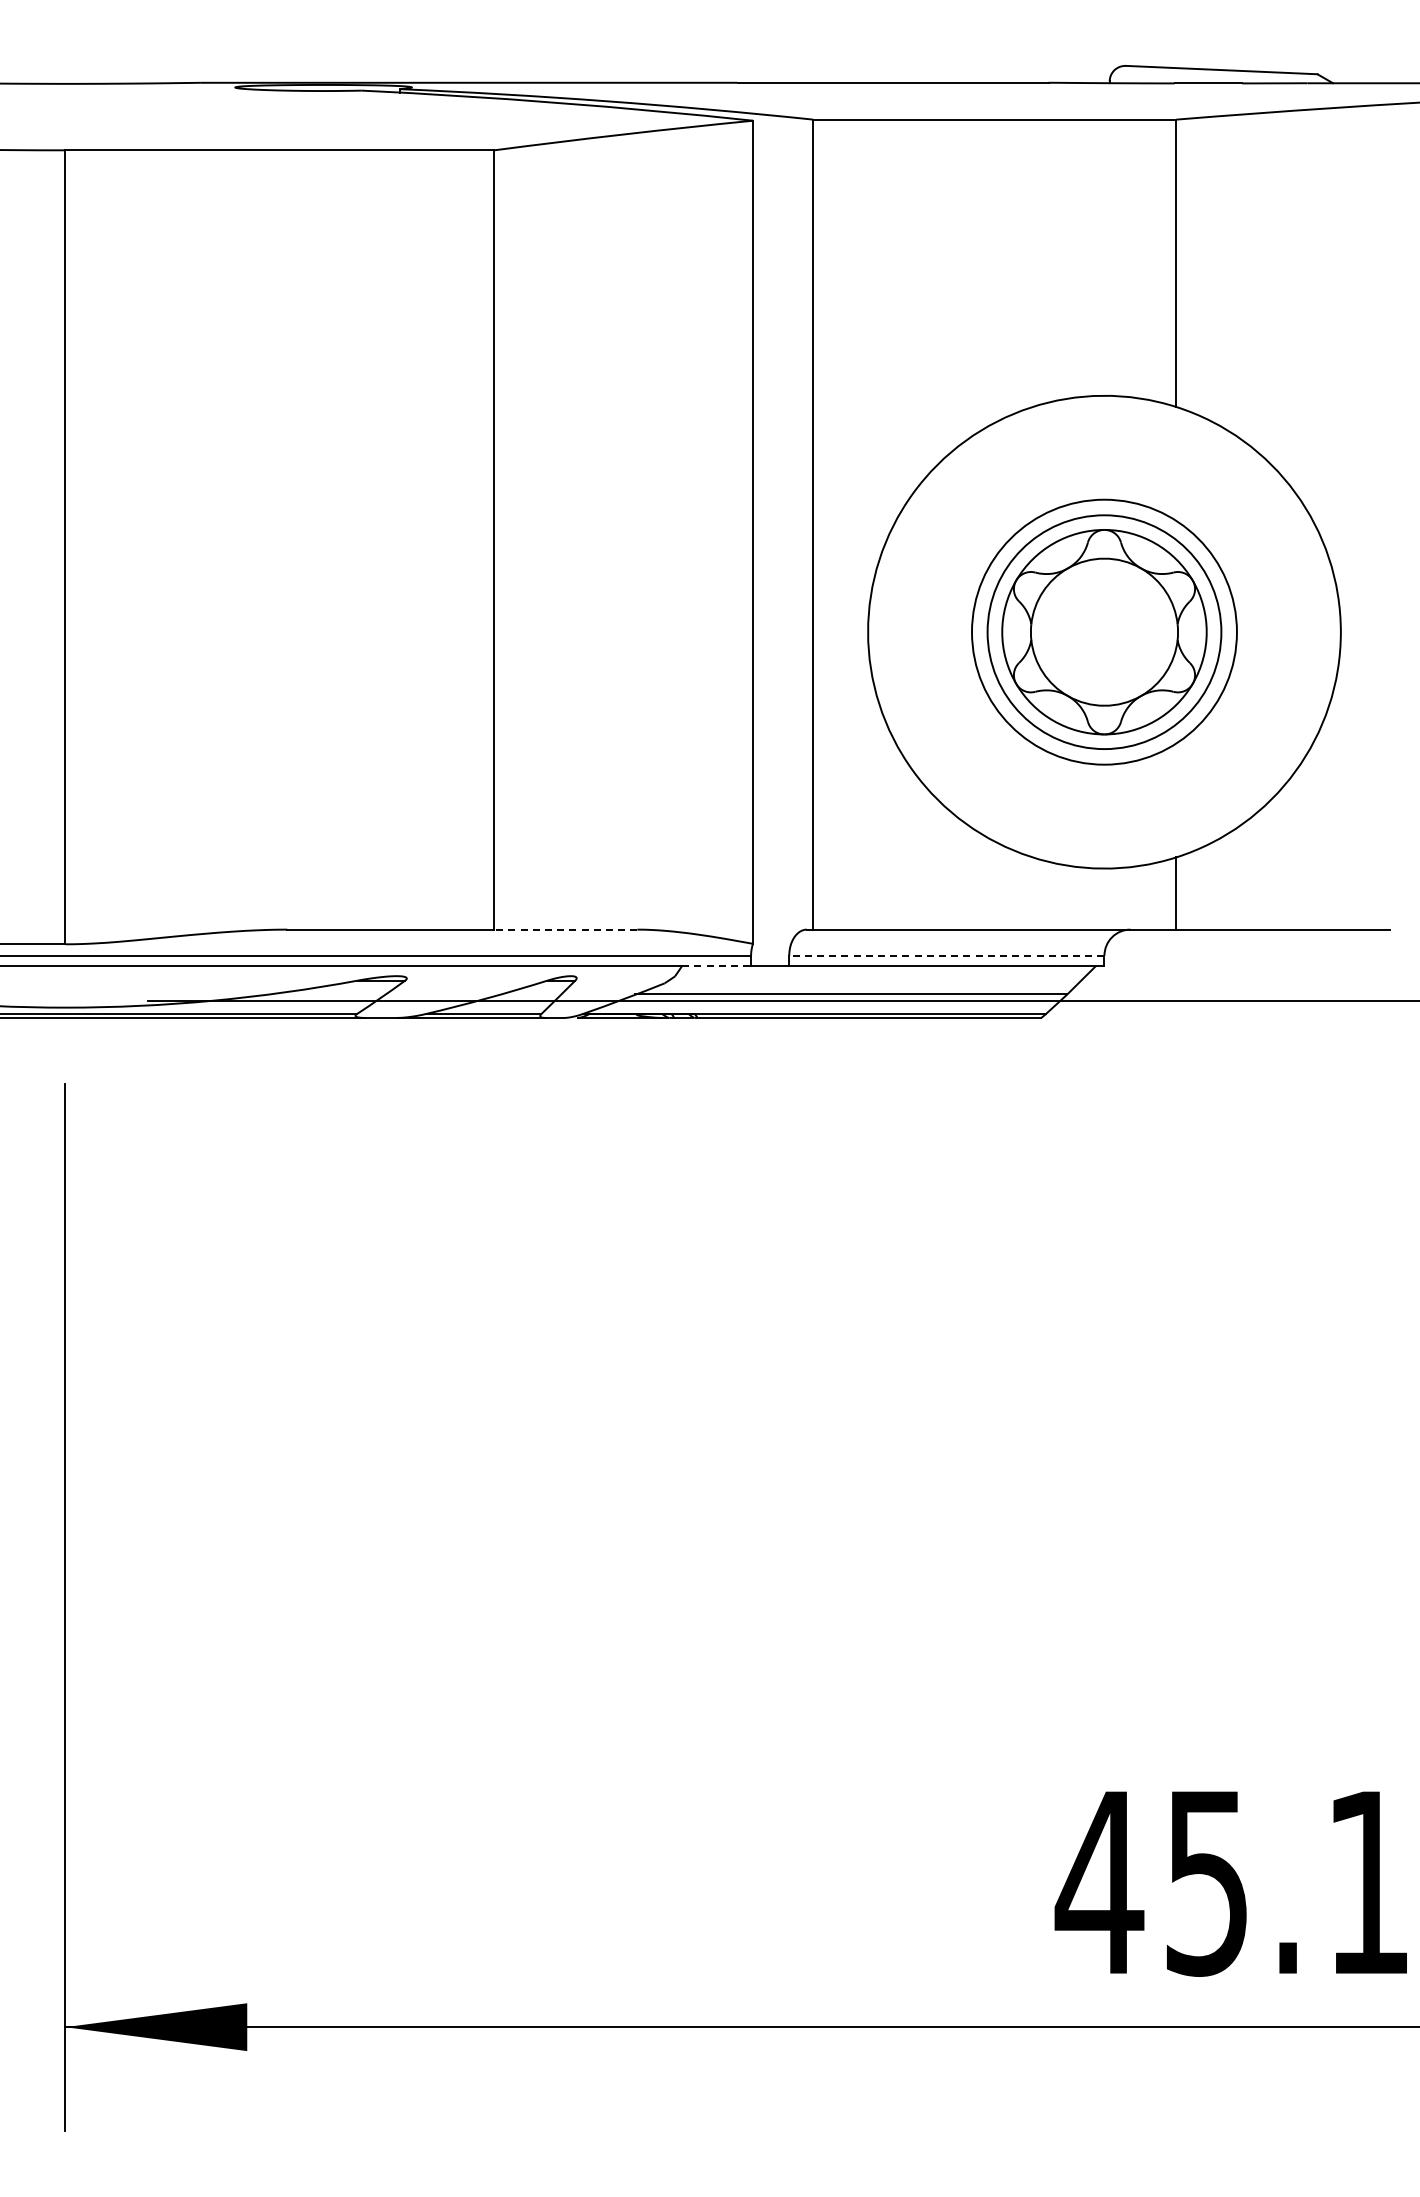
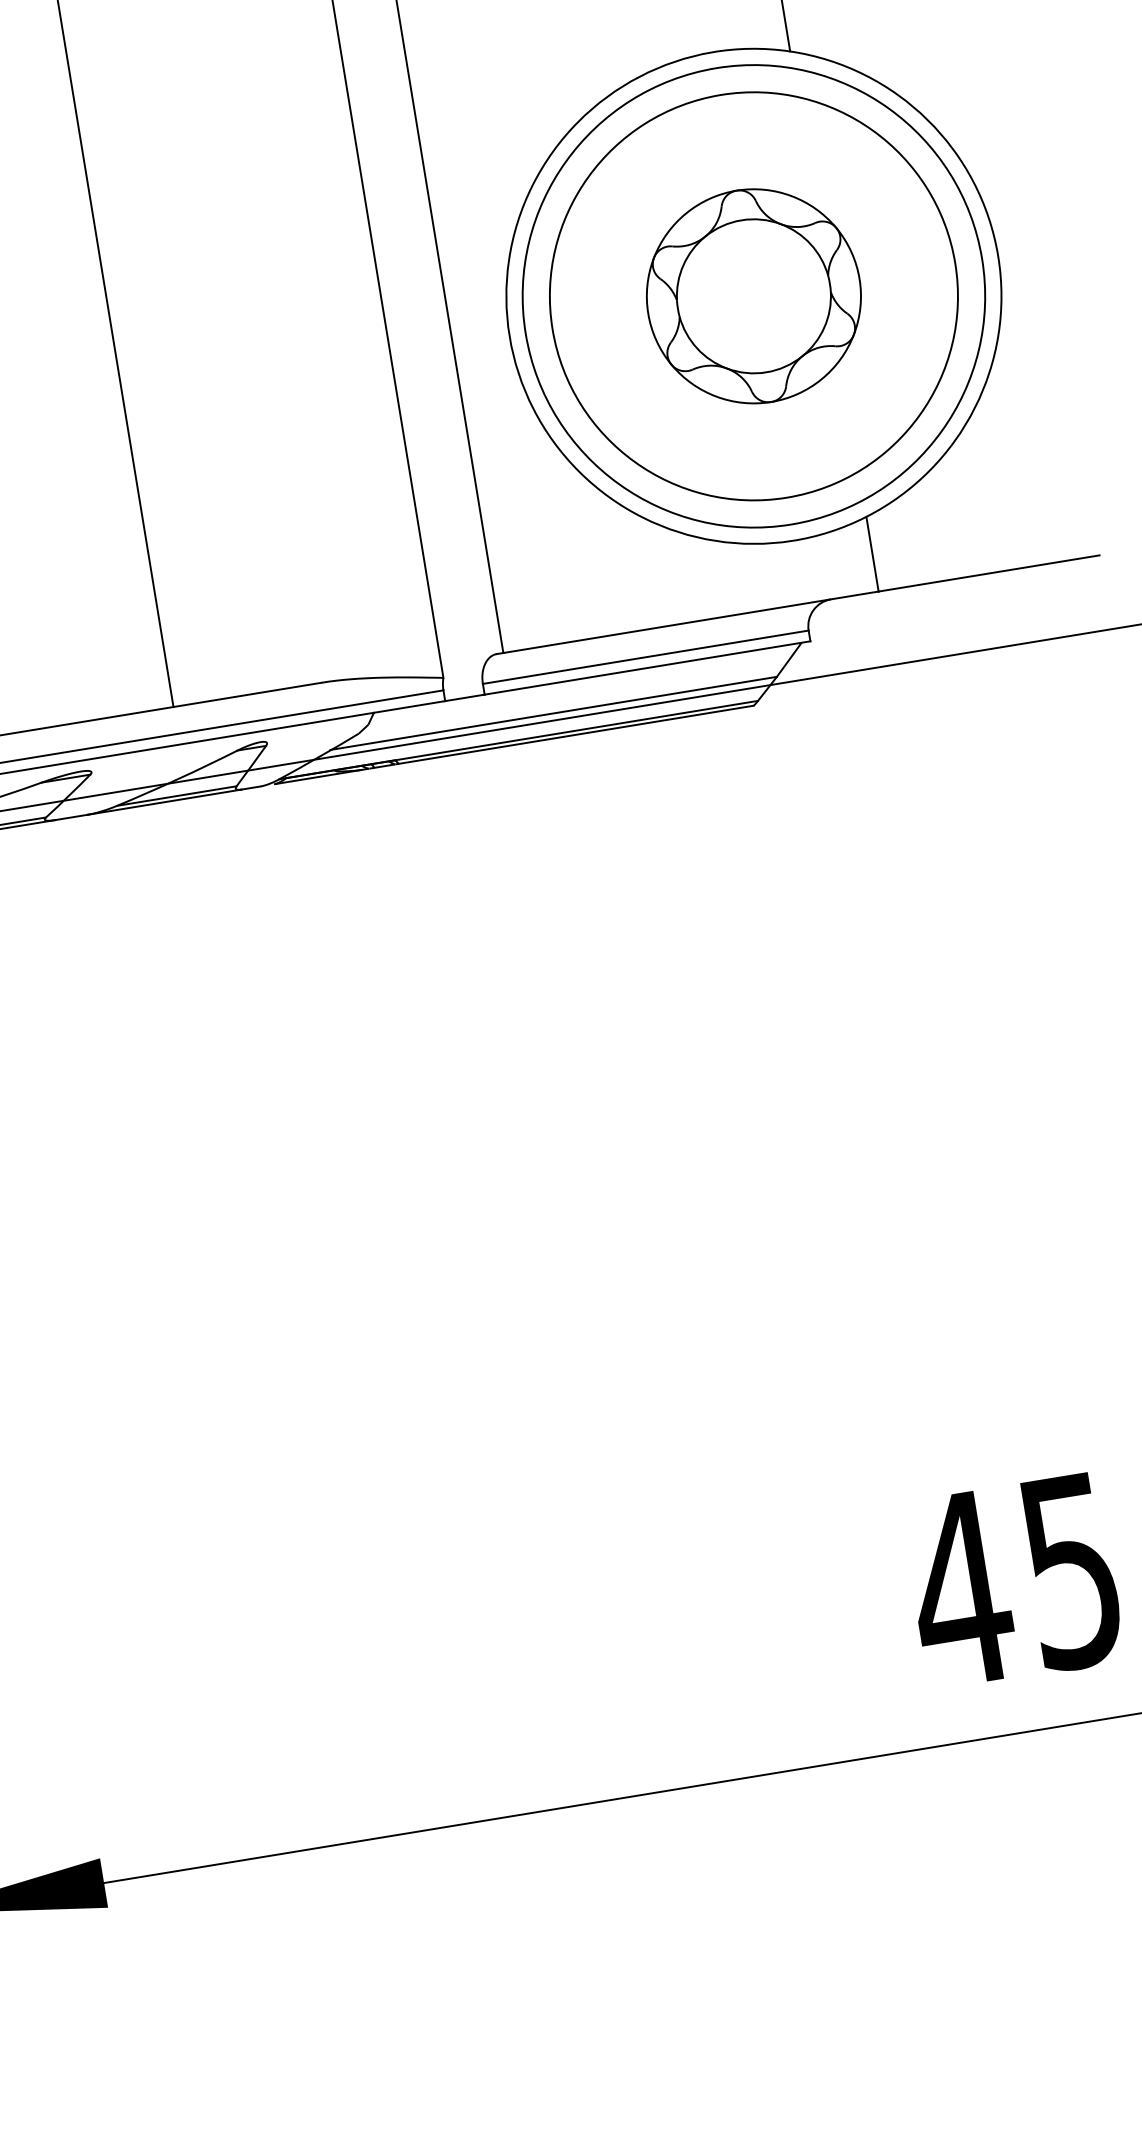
circle: (1104, 632) -> (753, 296), size x1.67
circle: (1104, 632) -> (753, 296), size x1.67
line: (565, 929) -> (247, 694), dashed -> solid
line: (946, 955) -> (645, 657), dashed -> solid
line: (717, 966) -> (410, 707), dashed -> solid

